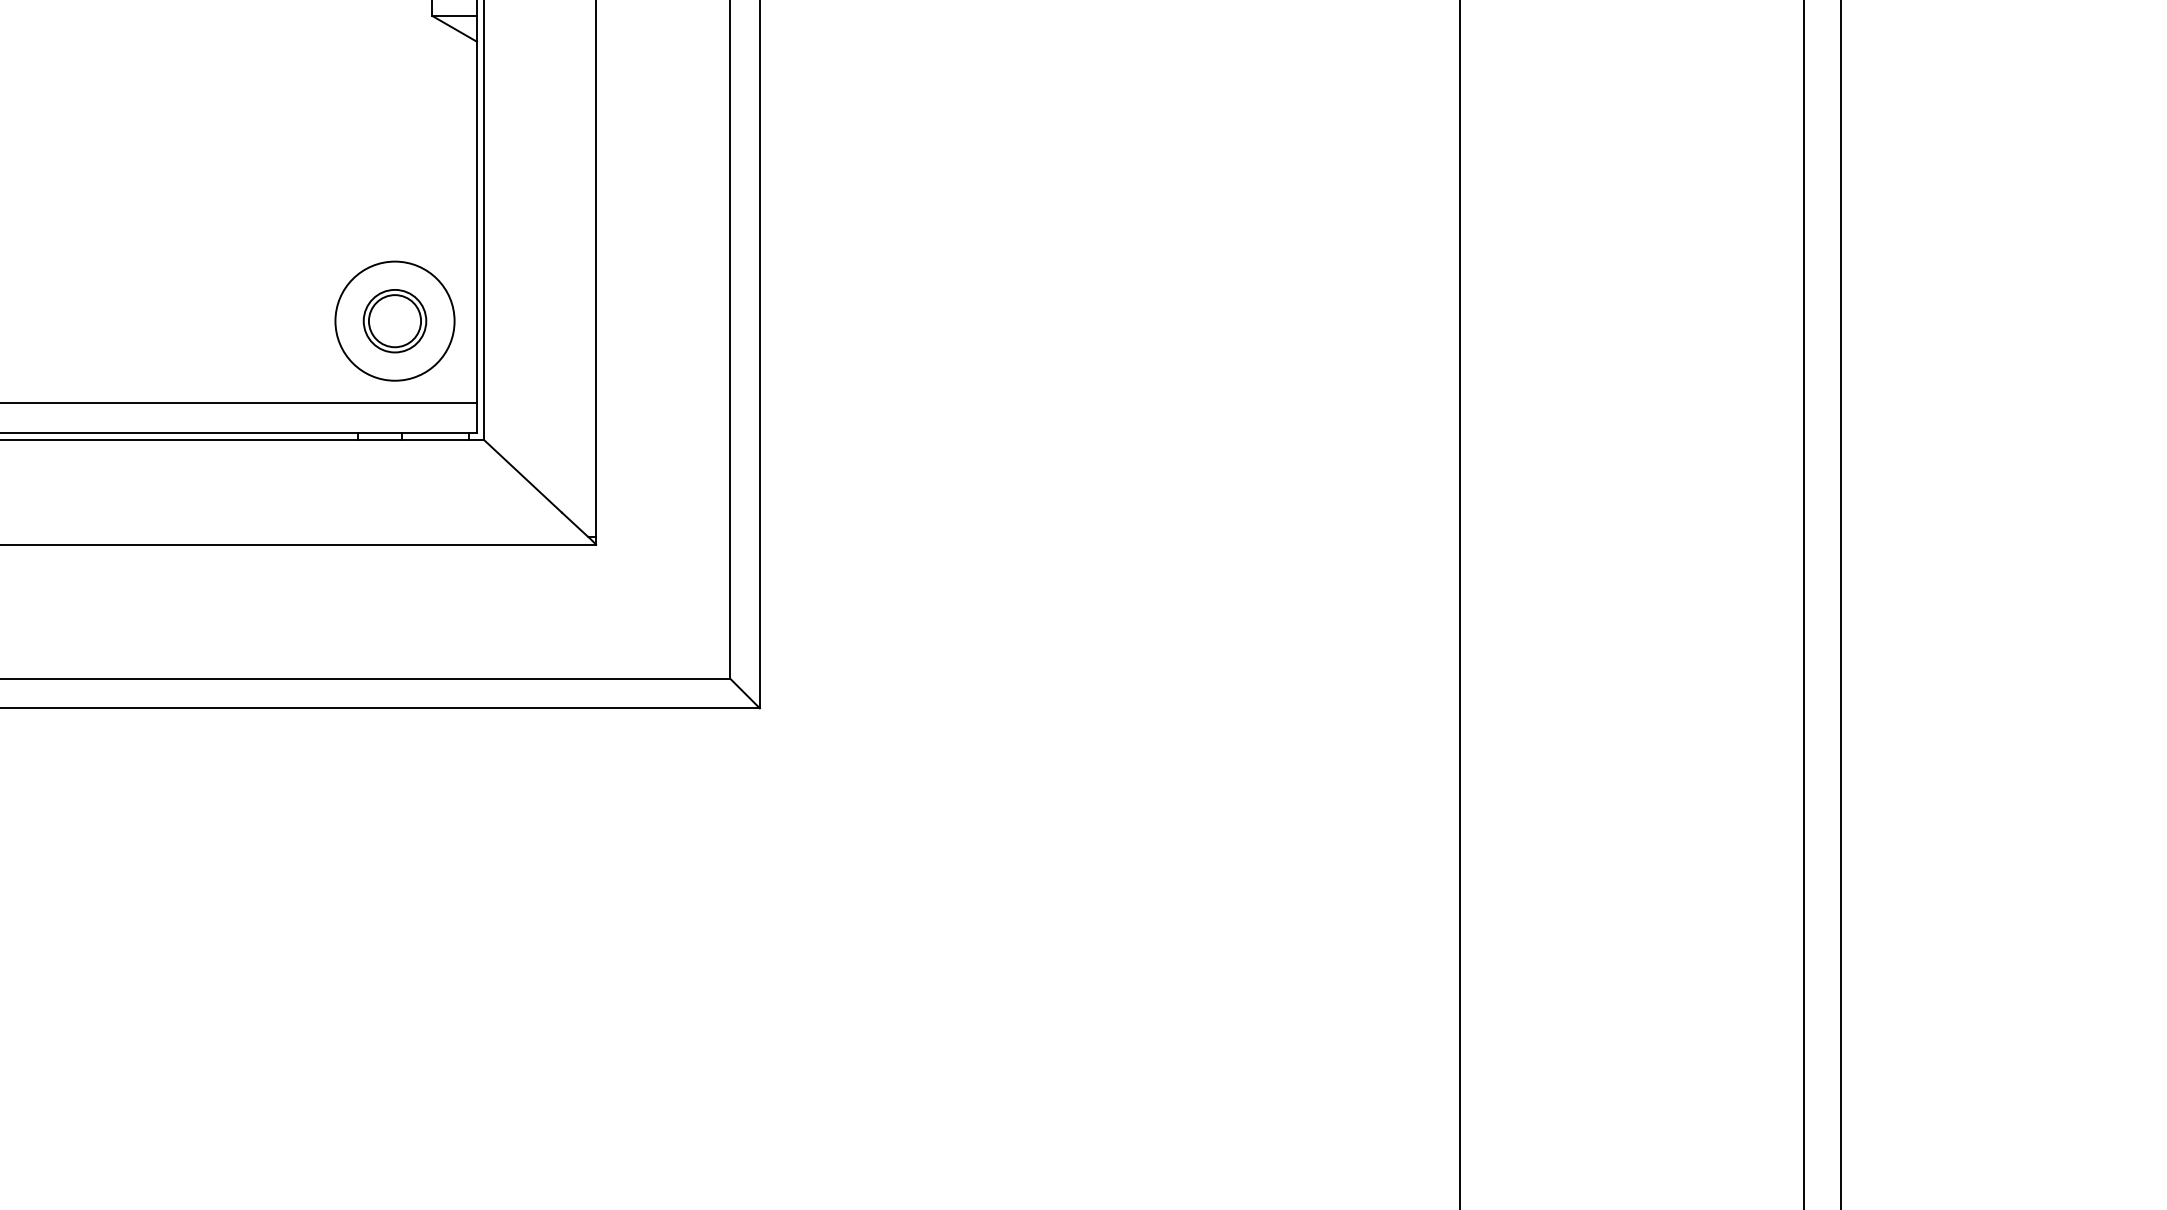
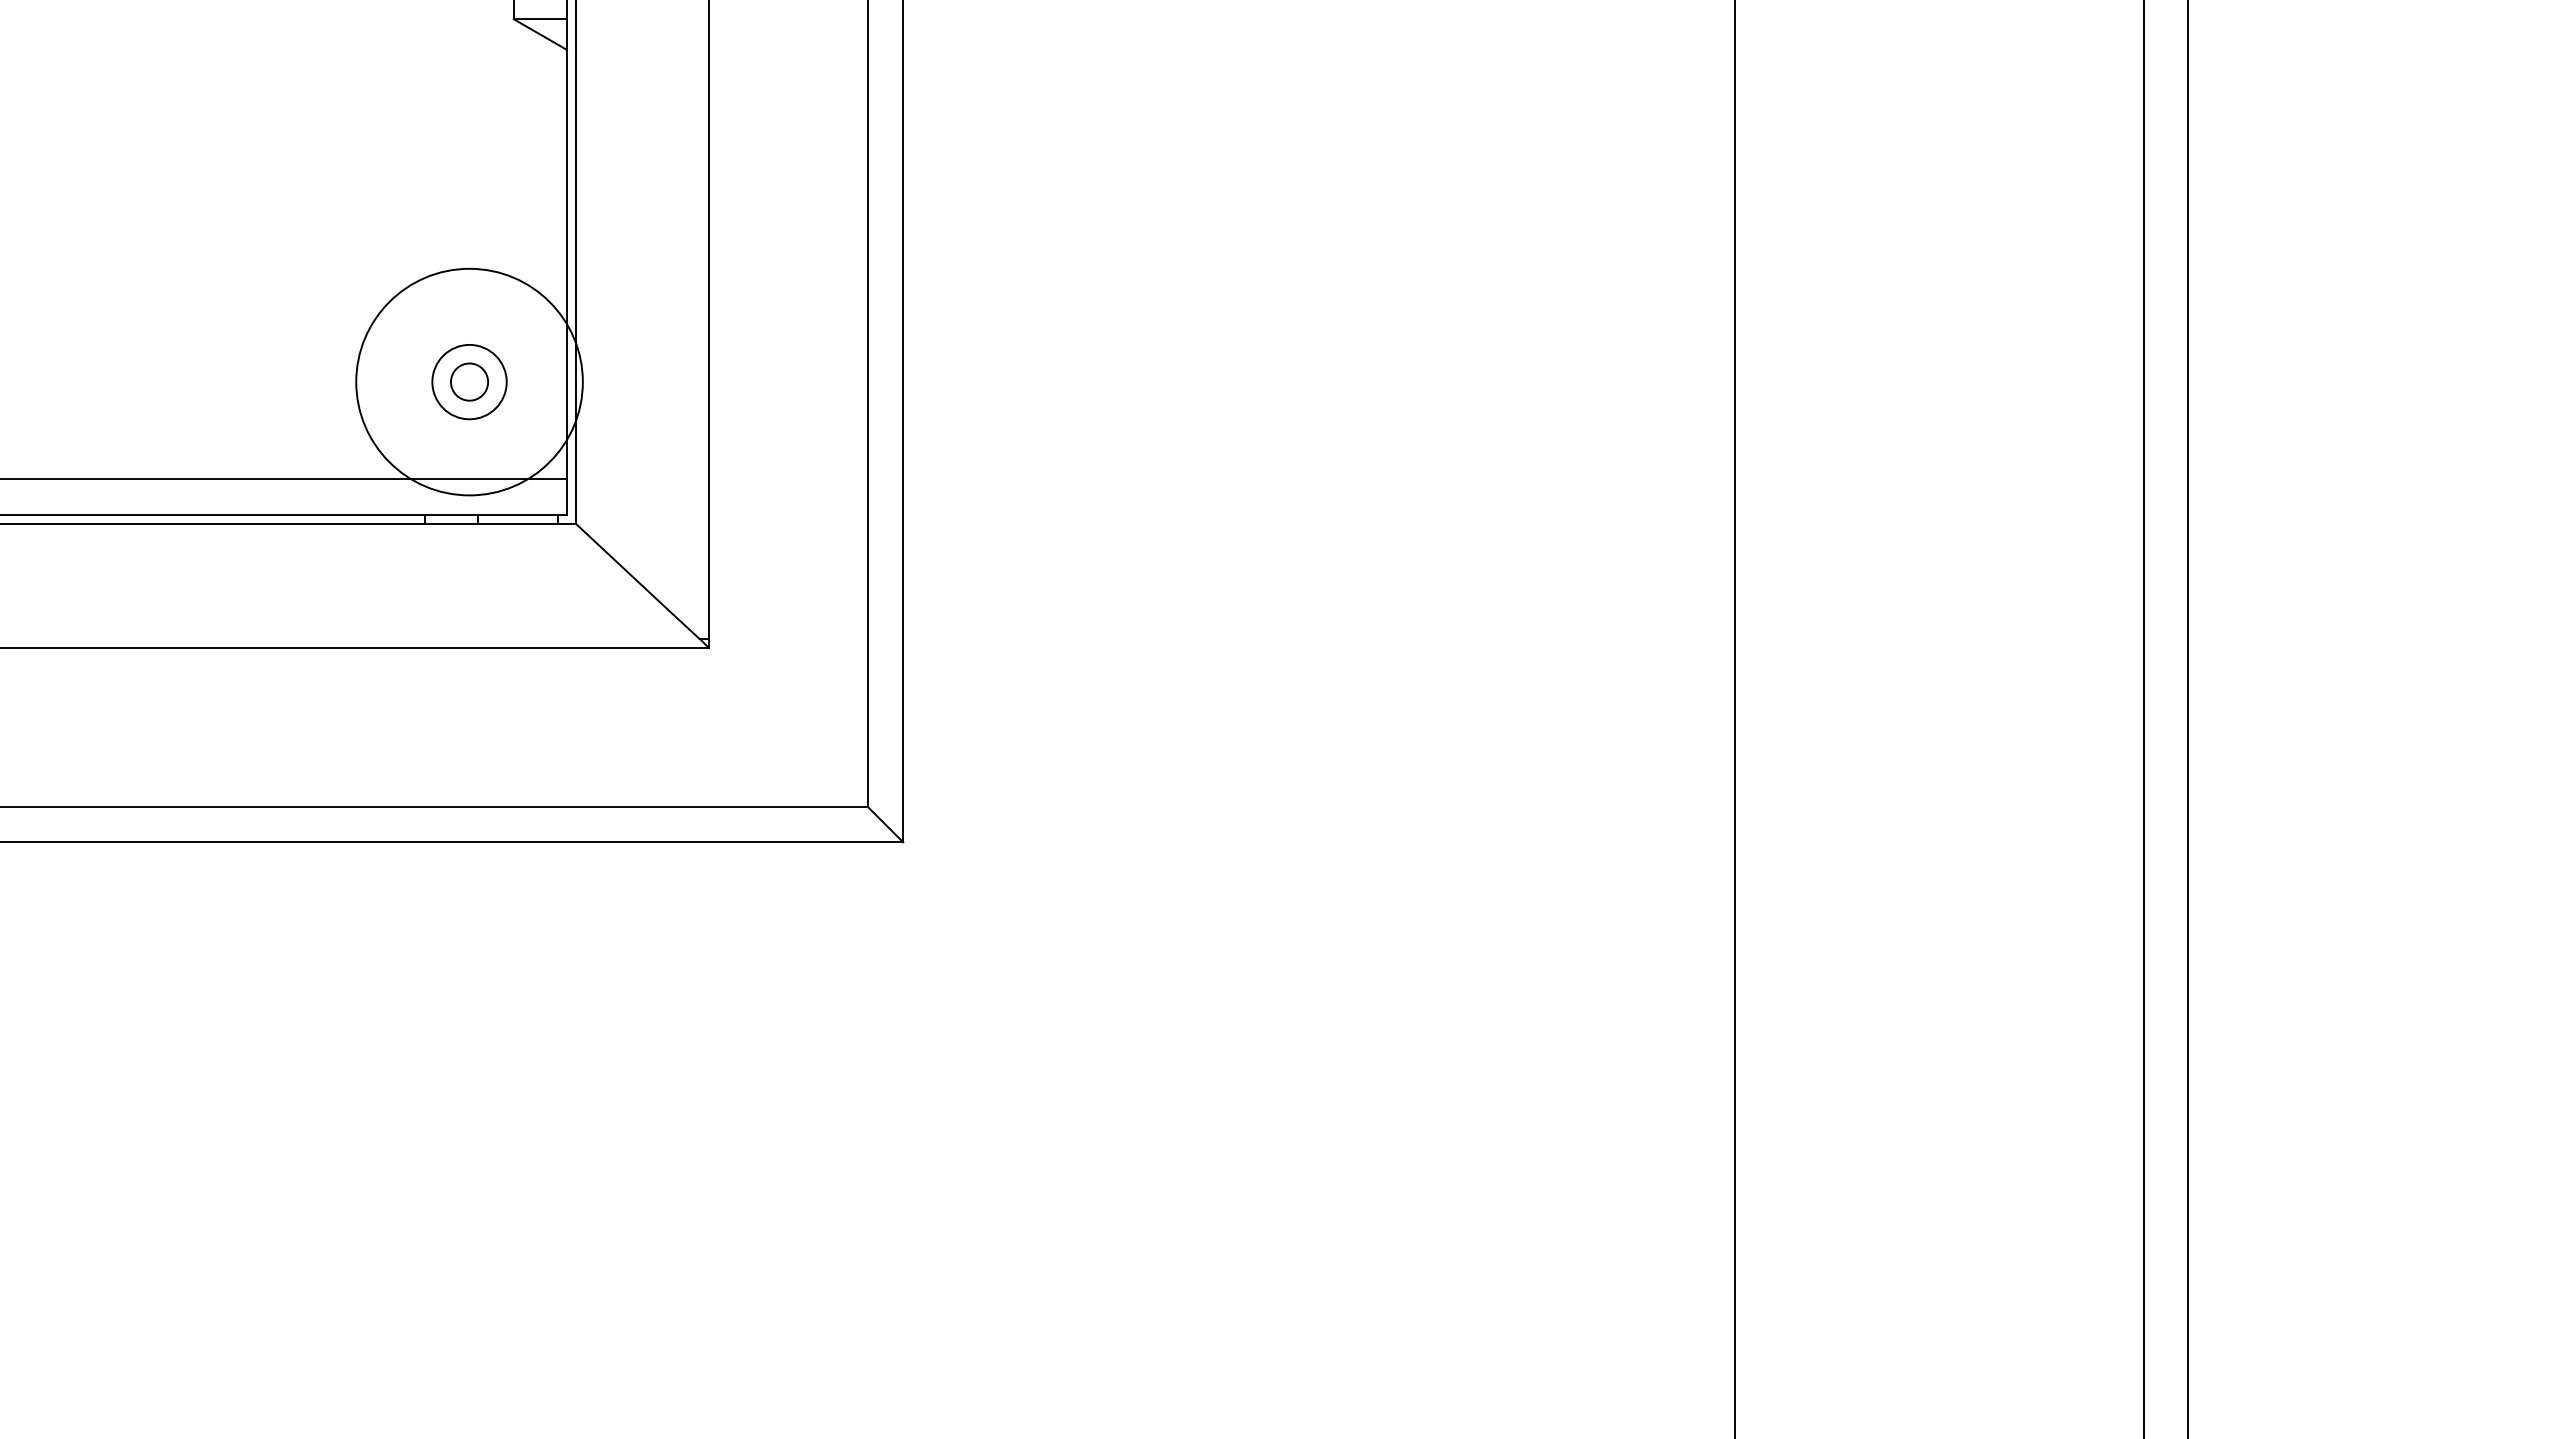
circle: (394, 320) -> (469, 381), size x1.6
circle: (394, 321) -> (469, 382), size x0.6

